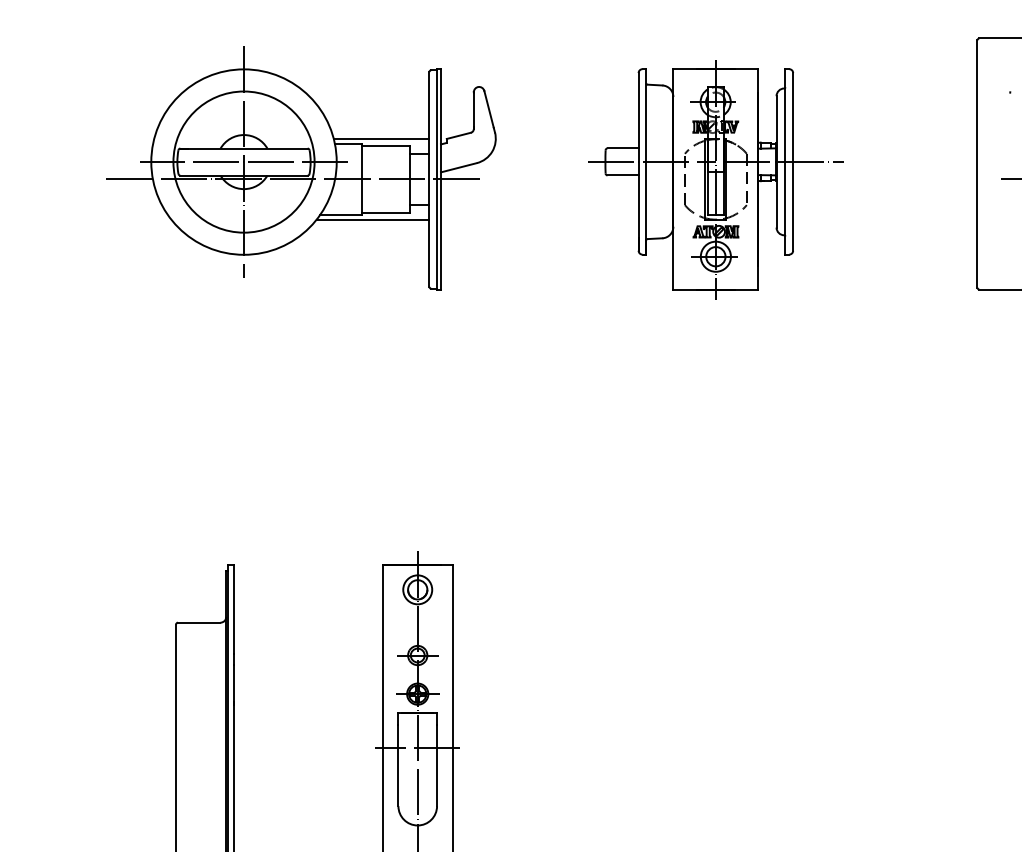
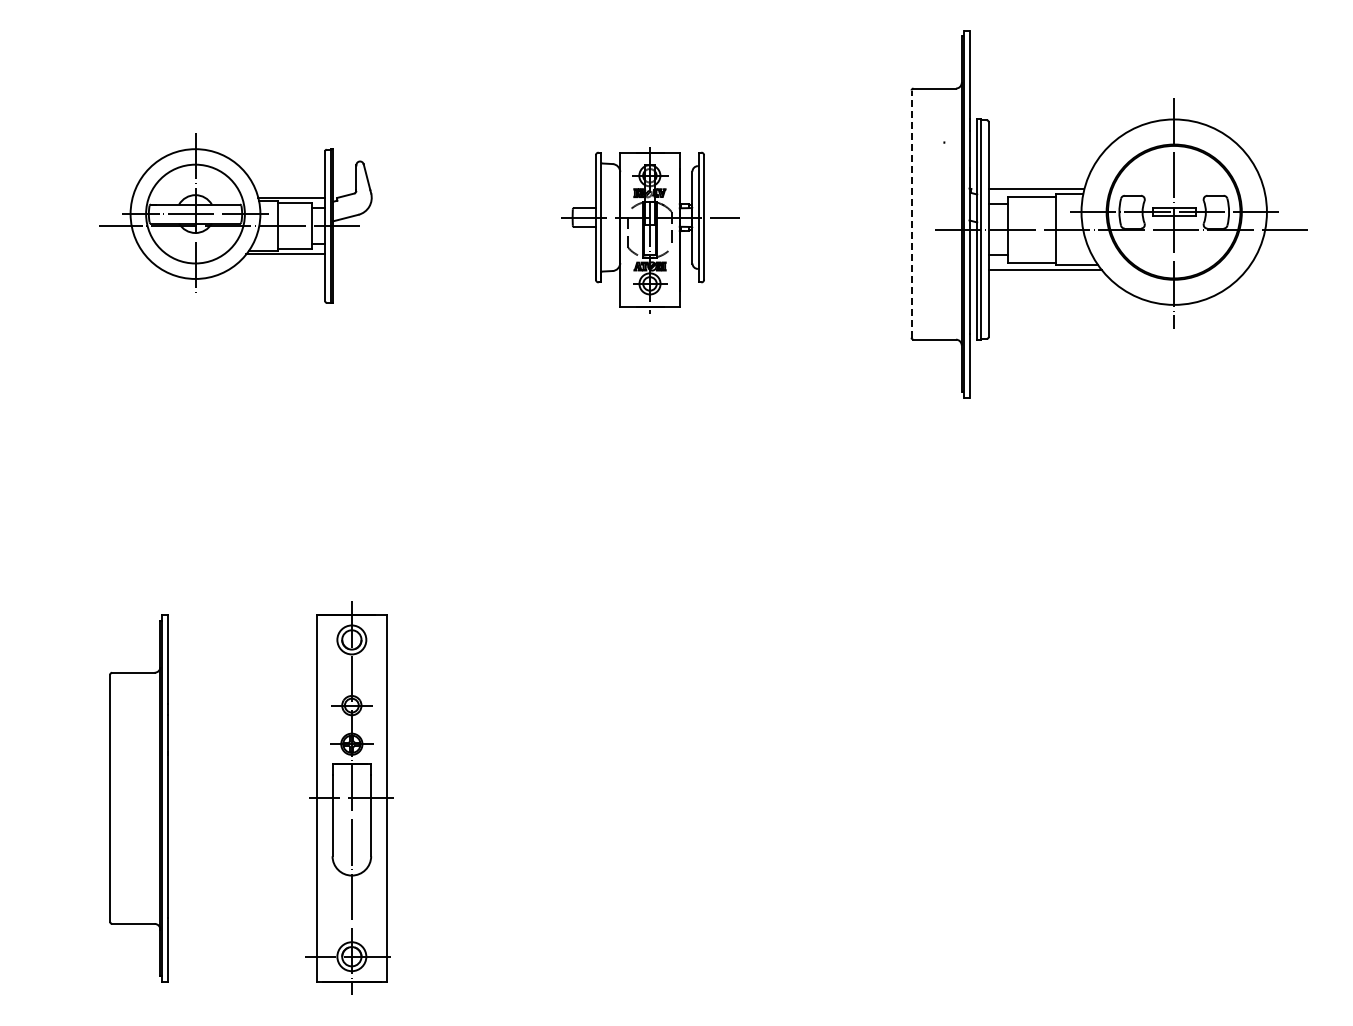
line: (977, 164) -> (911, 214), solid -> dashed
part: (301, 168) -> (235, 218), size x0.7
part: (715, 180) -> (649, 230), size x0.7

